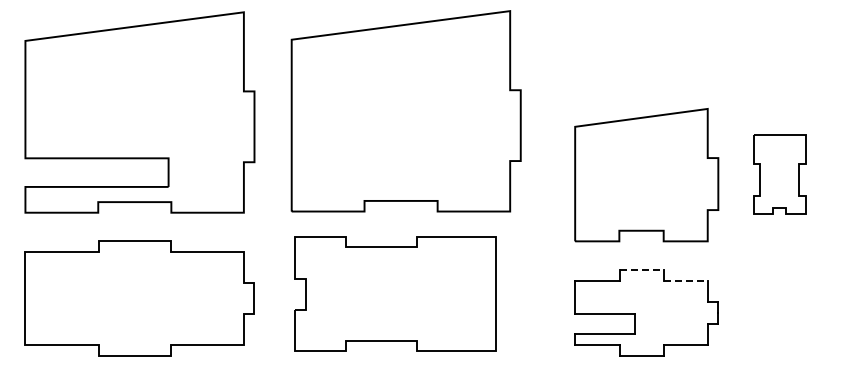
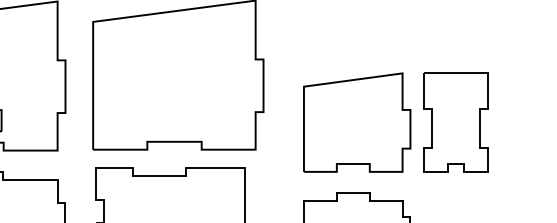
part: (779, 174) -> (455, 122), size x1.67
line: (642, 269) -> (354, 192), dashed -> solid
line: (686, 280) -> (386, 200), dashed -> solid

